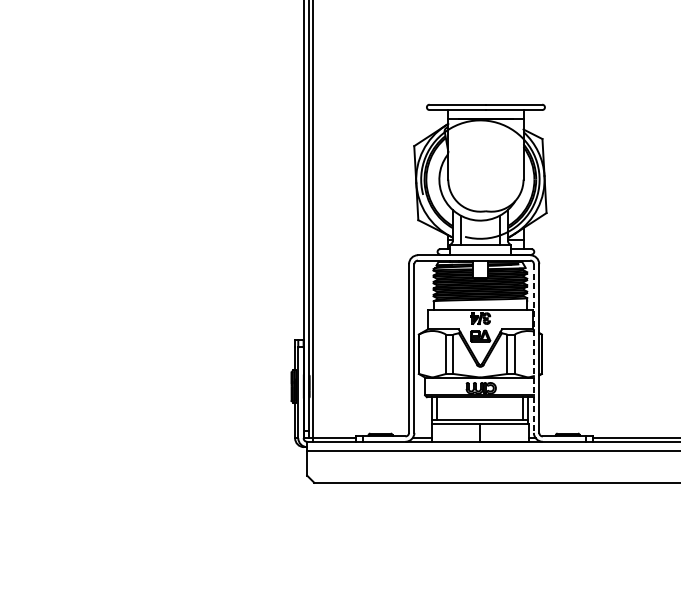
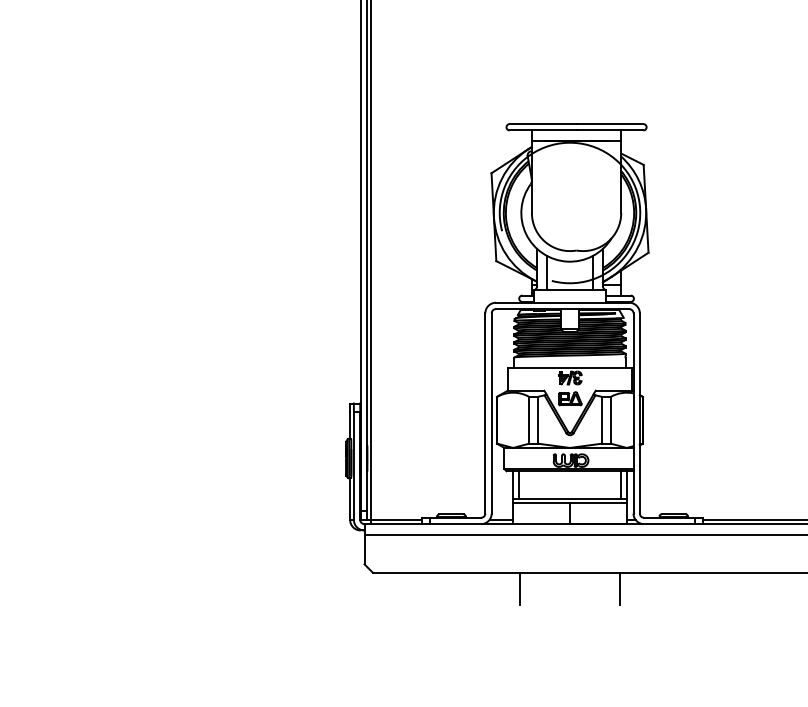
line: (533, 348) -> (633, 413), dashed -> solid
line: (438, 496) -> (520, 588), added
line: (522, 496) -> (619, 588), added

